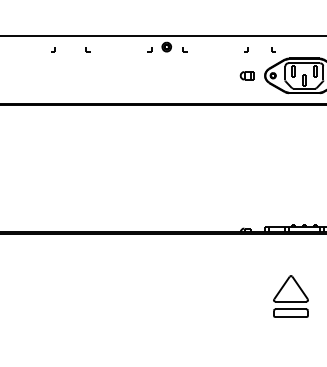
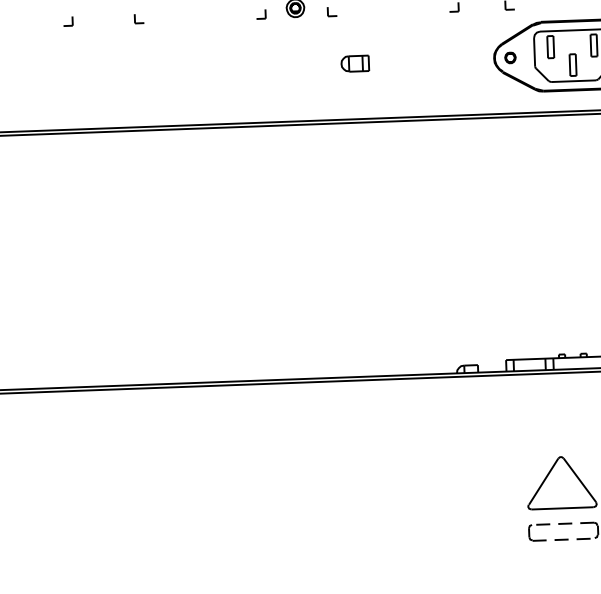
part: (246, 75) -> (353, 63), moved
line: (290, 309) -> (562, 524), solid -> dashed
line: (290, 317) -> (562, 540), solid -> dashed

